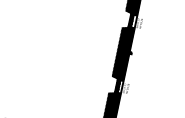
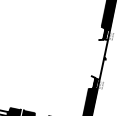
hatch: (123, 54) -> (99, 59), removed

